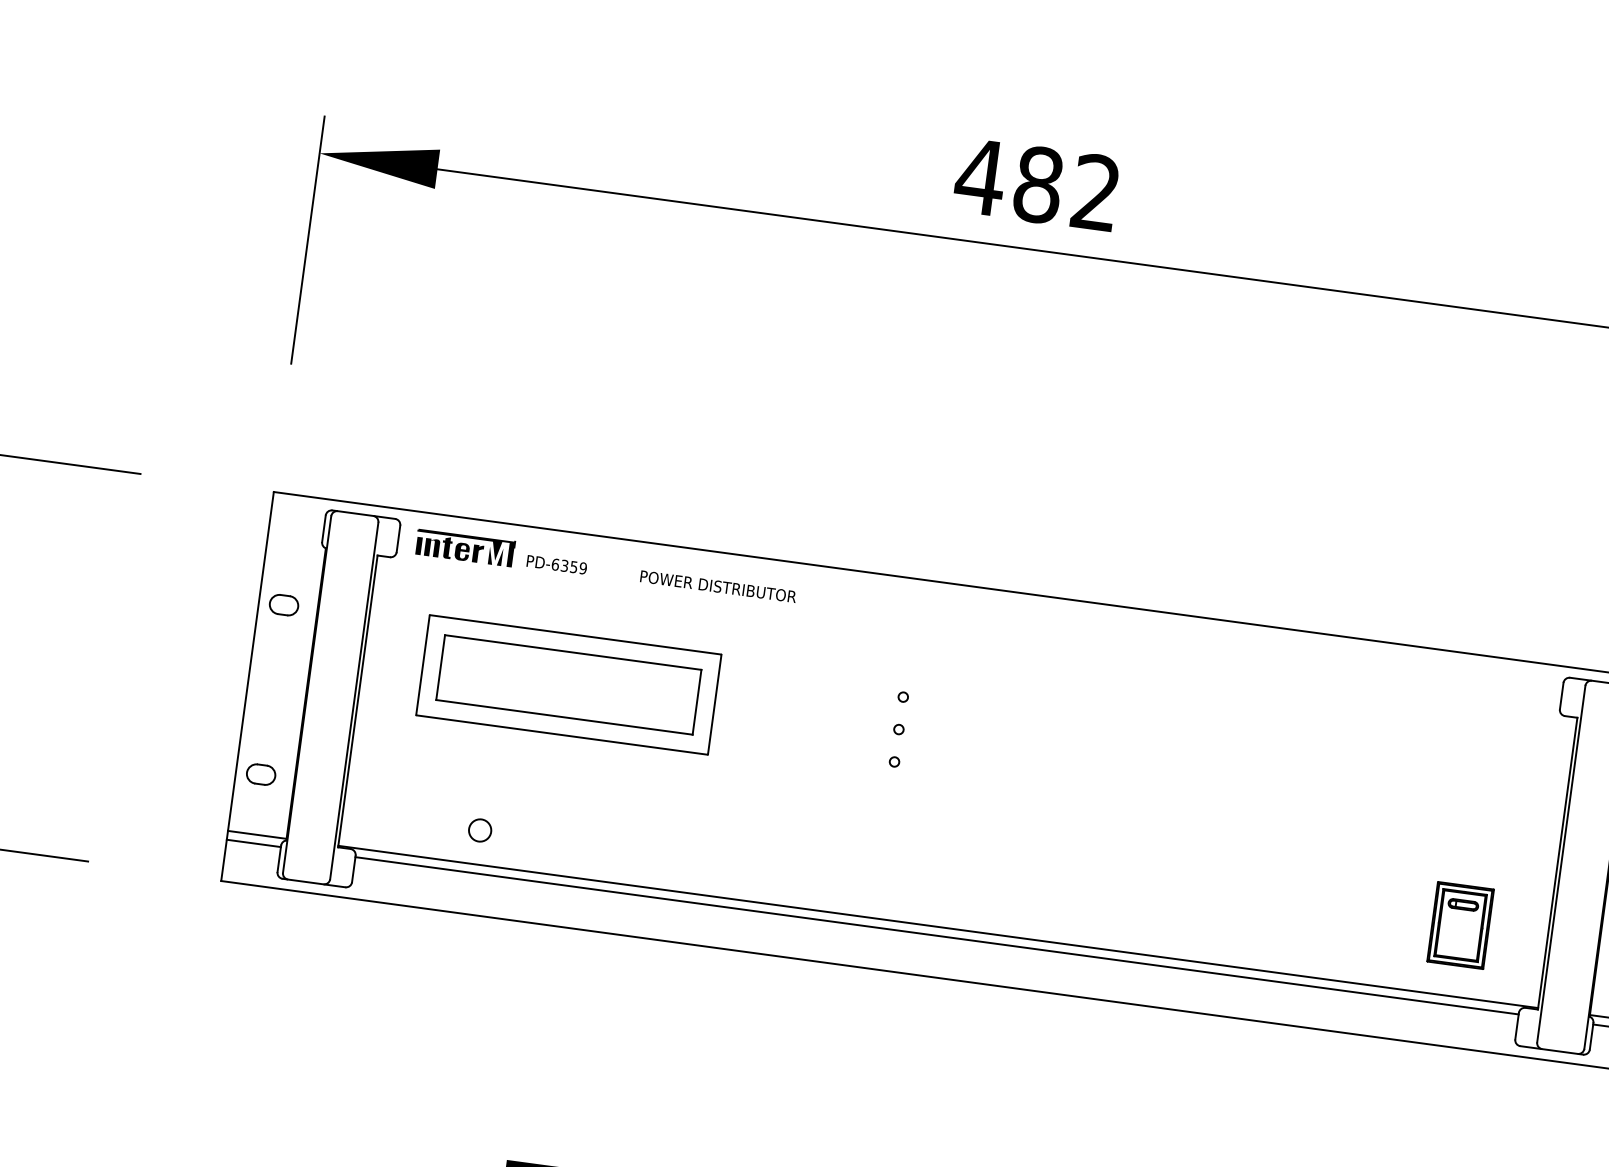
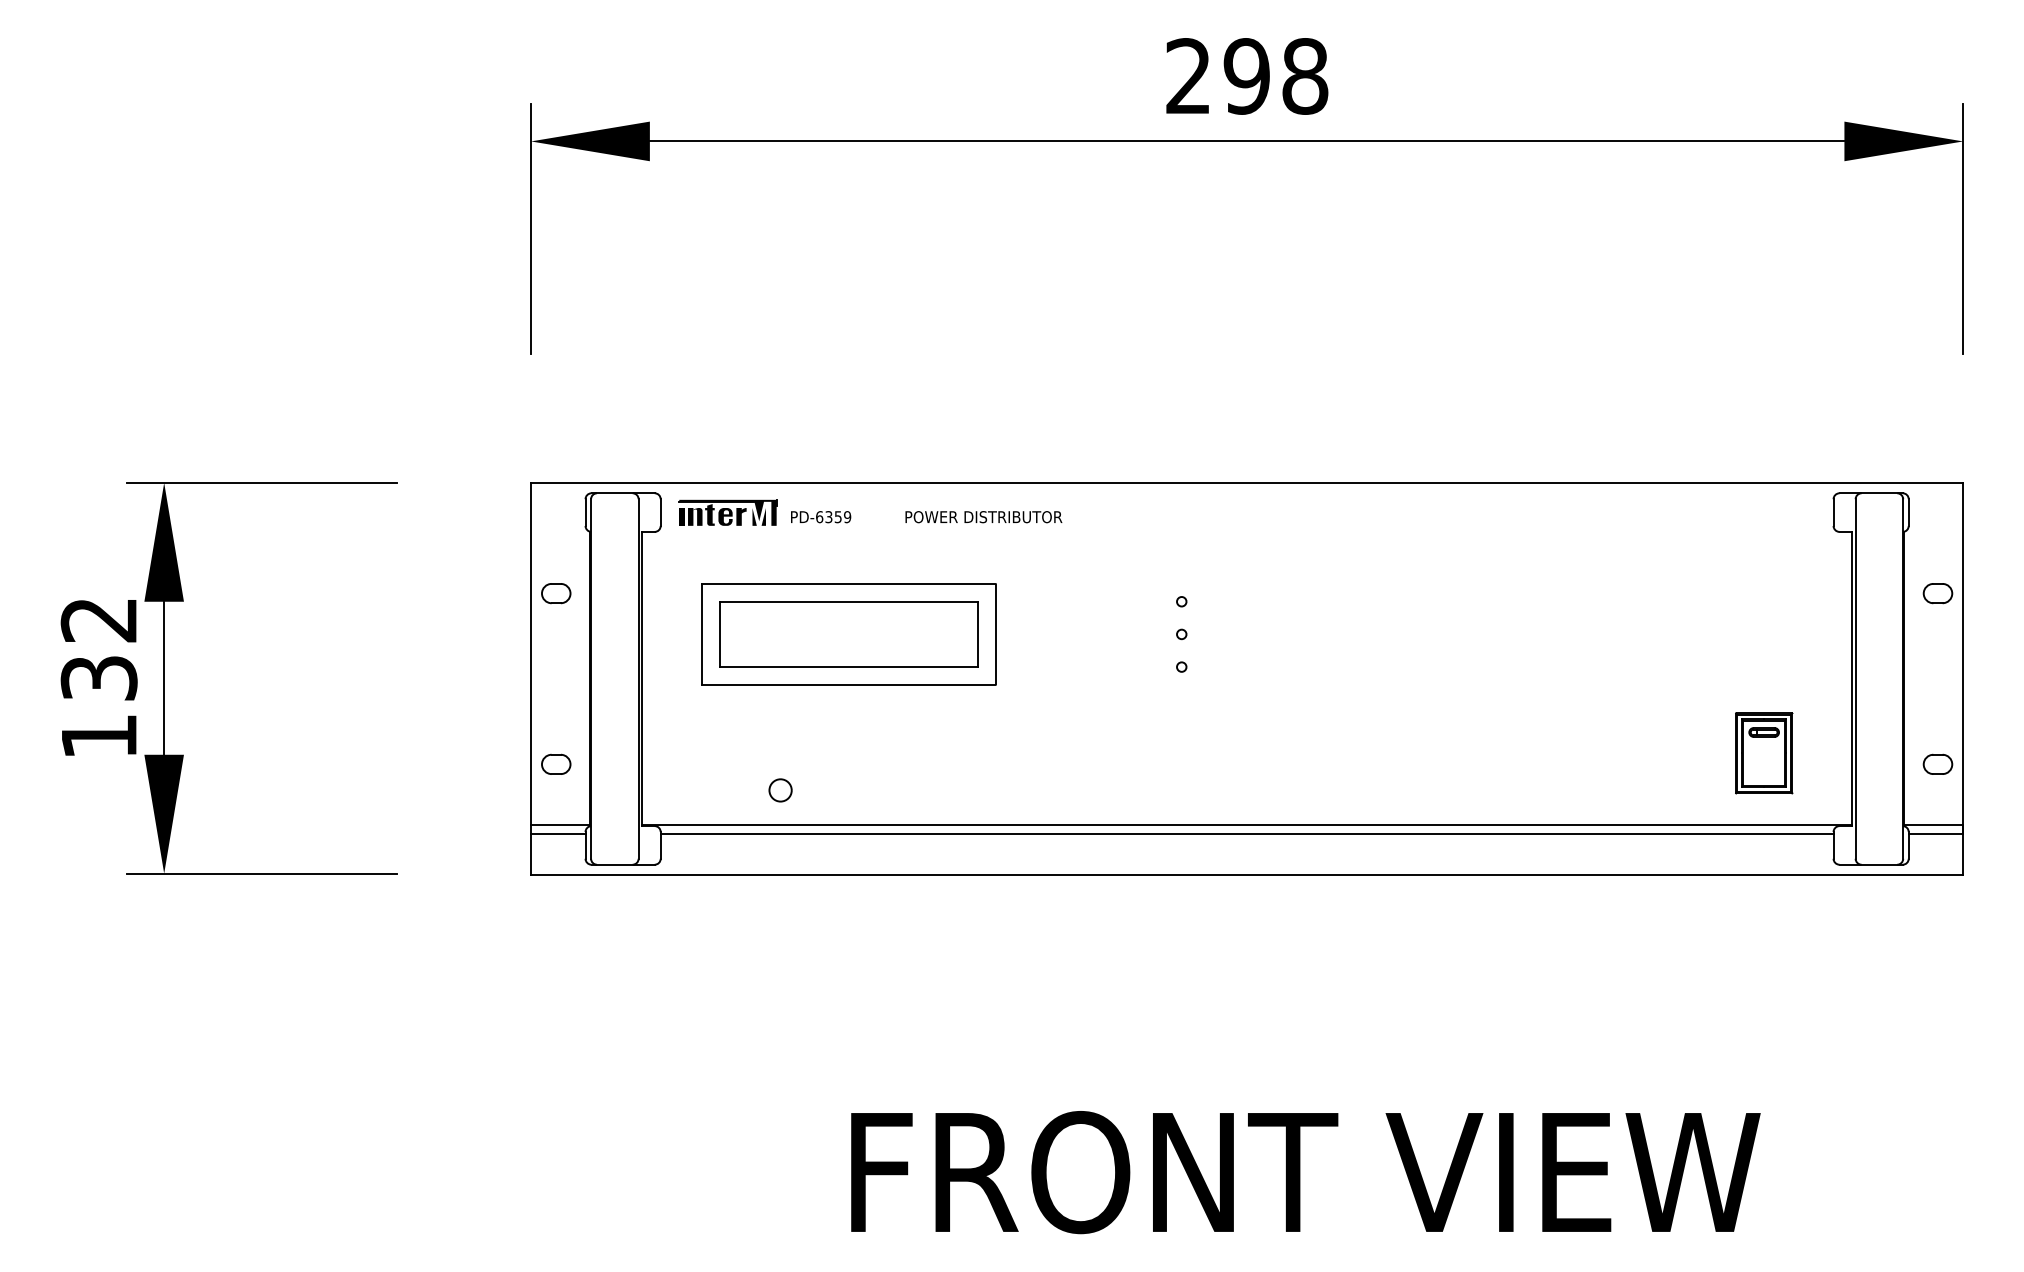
text: (1037, 184) -> (1246, 76), 482 -> 298

